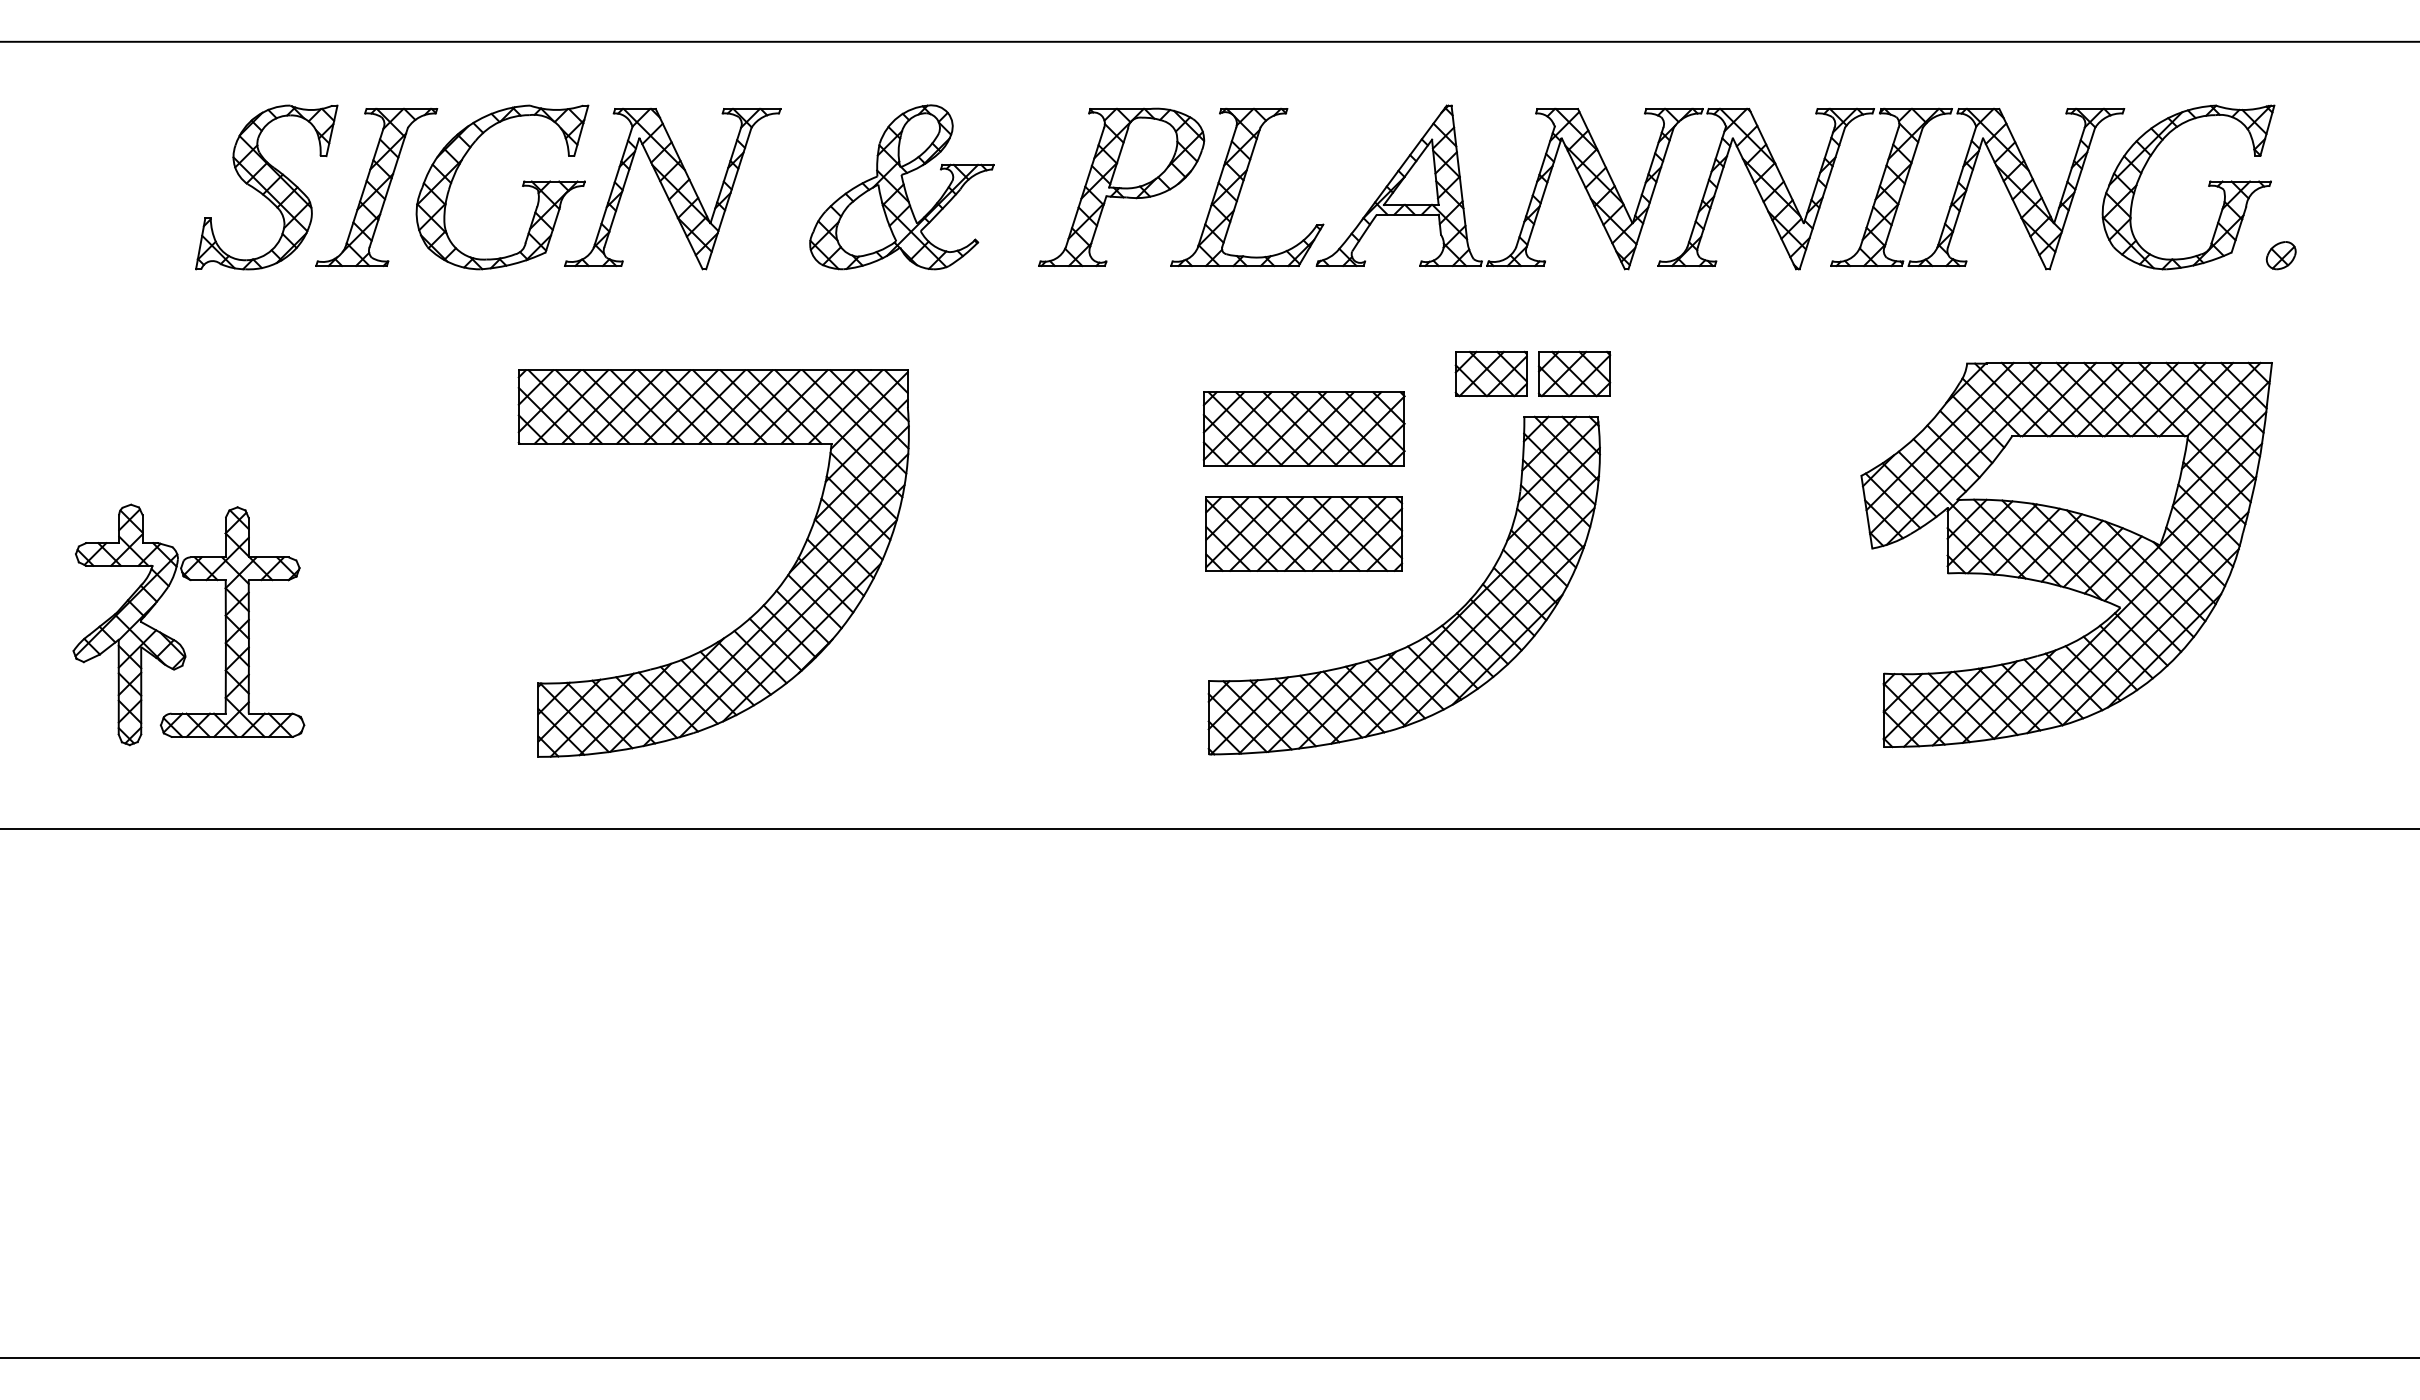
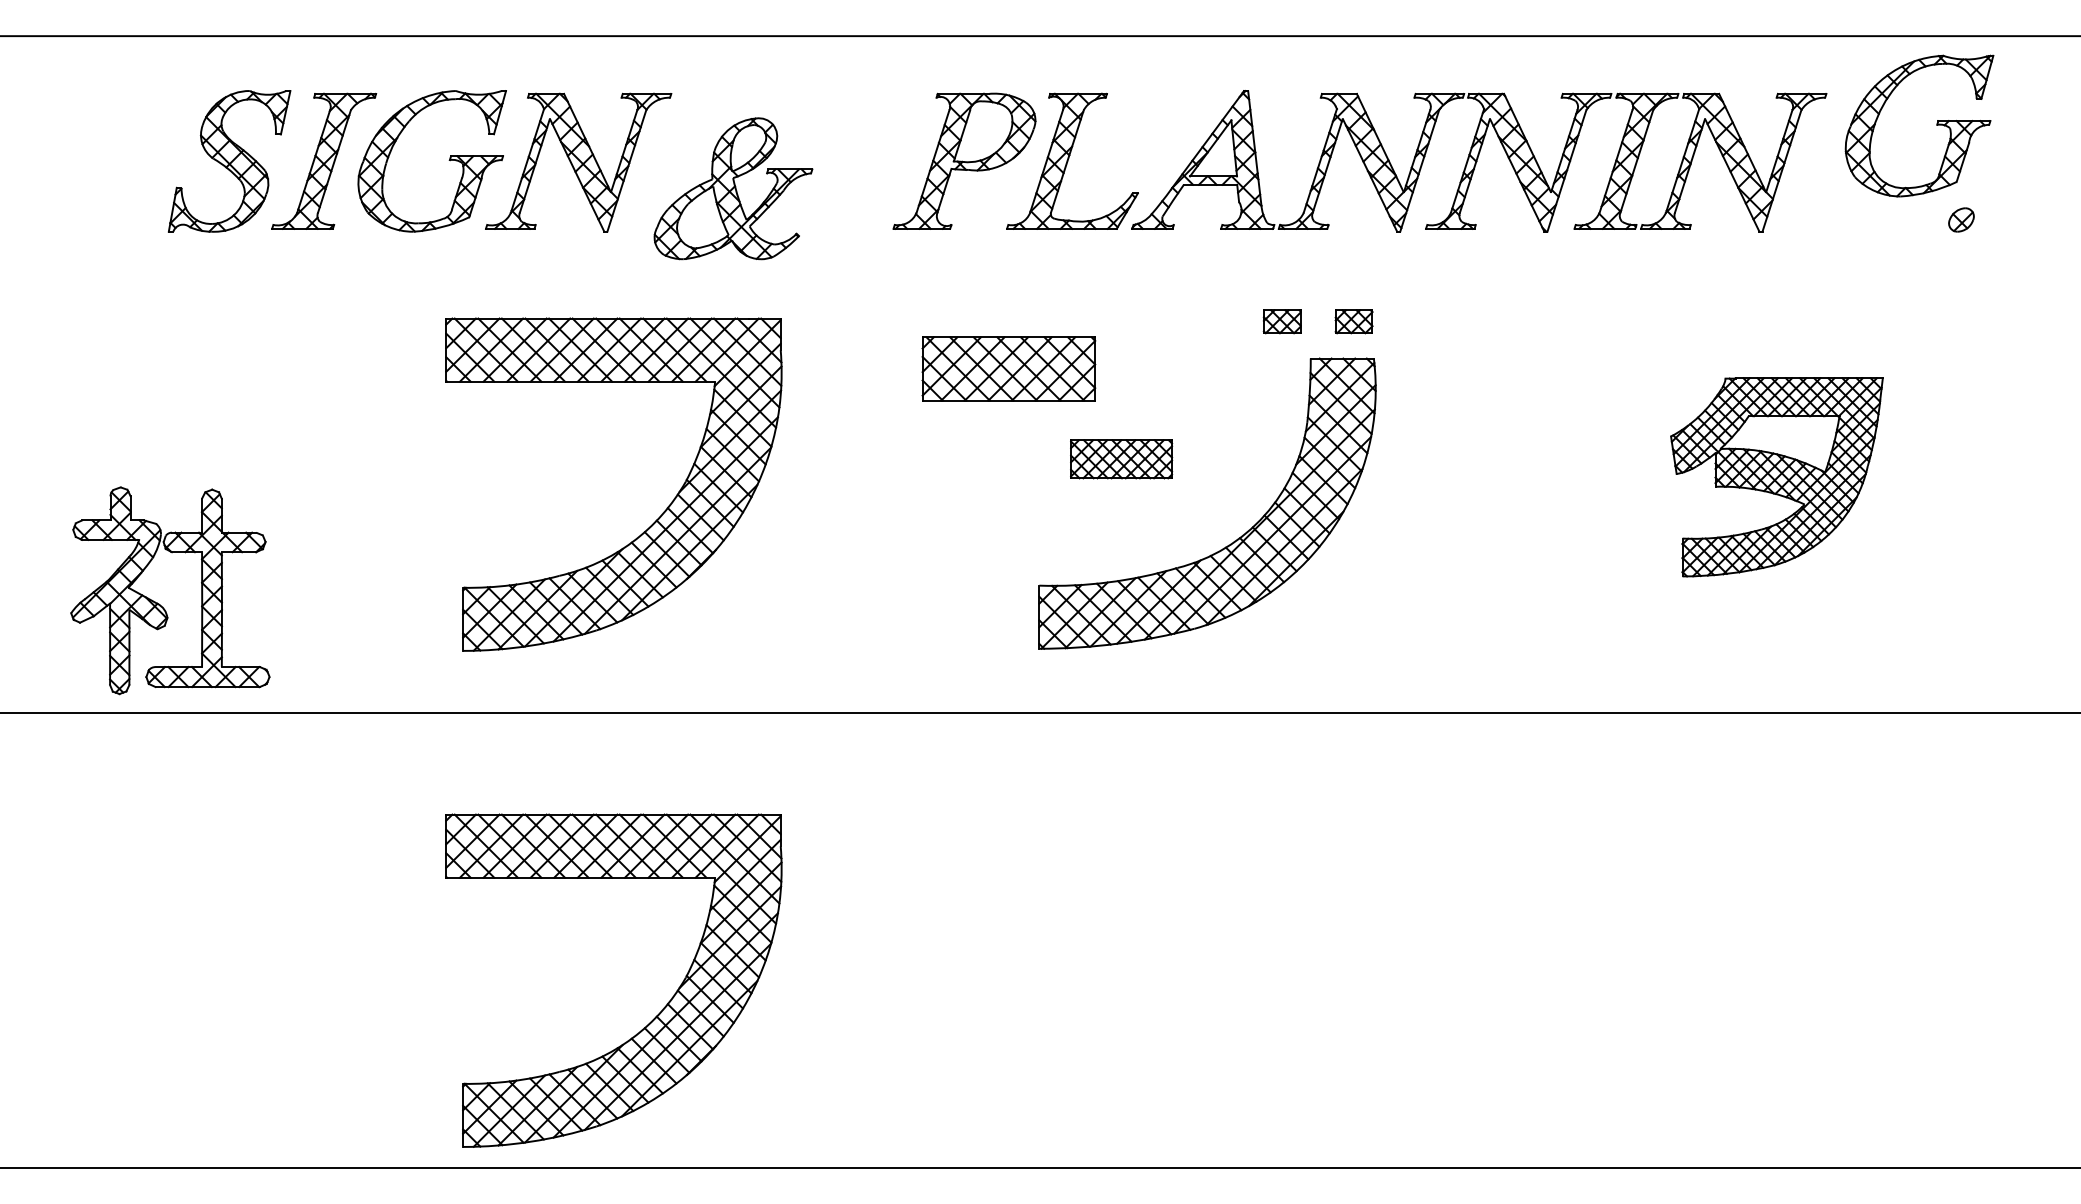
part: (2208, 186) -> (1936, 125), moved
part: (901, 187) -> (733, 188), moved
part: (1490, 373) -> (1281, 321), size x0.6
part: (1574, 373) -> (1353, 321), size x0.6
part: (1303, 428) -> (1008, 368), moved
part: (1304, 533) -> (1121, 458), size x0.6
part: (2066, 554) -> (1776, 476), size x0.6
part: (175, 639) -> (158, 603), moved
part: (752, 1191) -> (647, 1024), added

